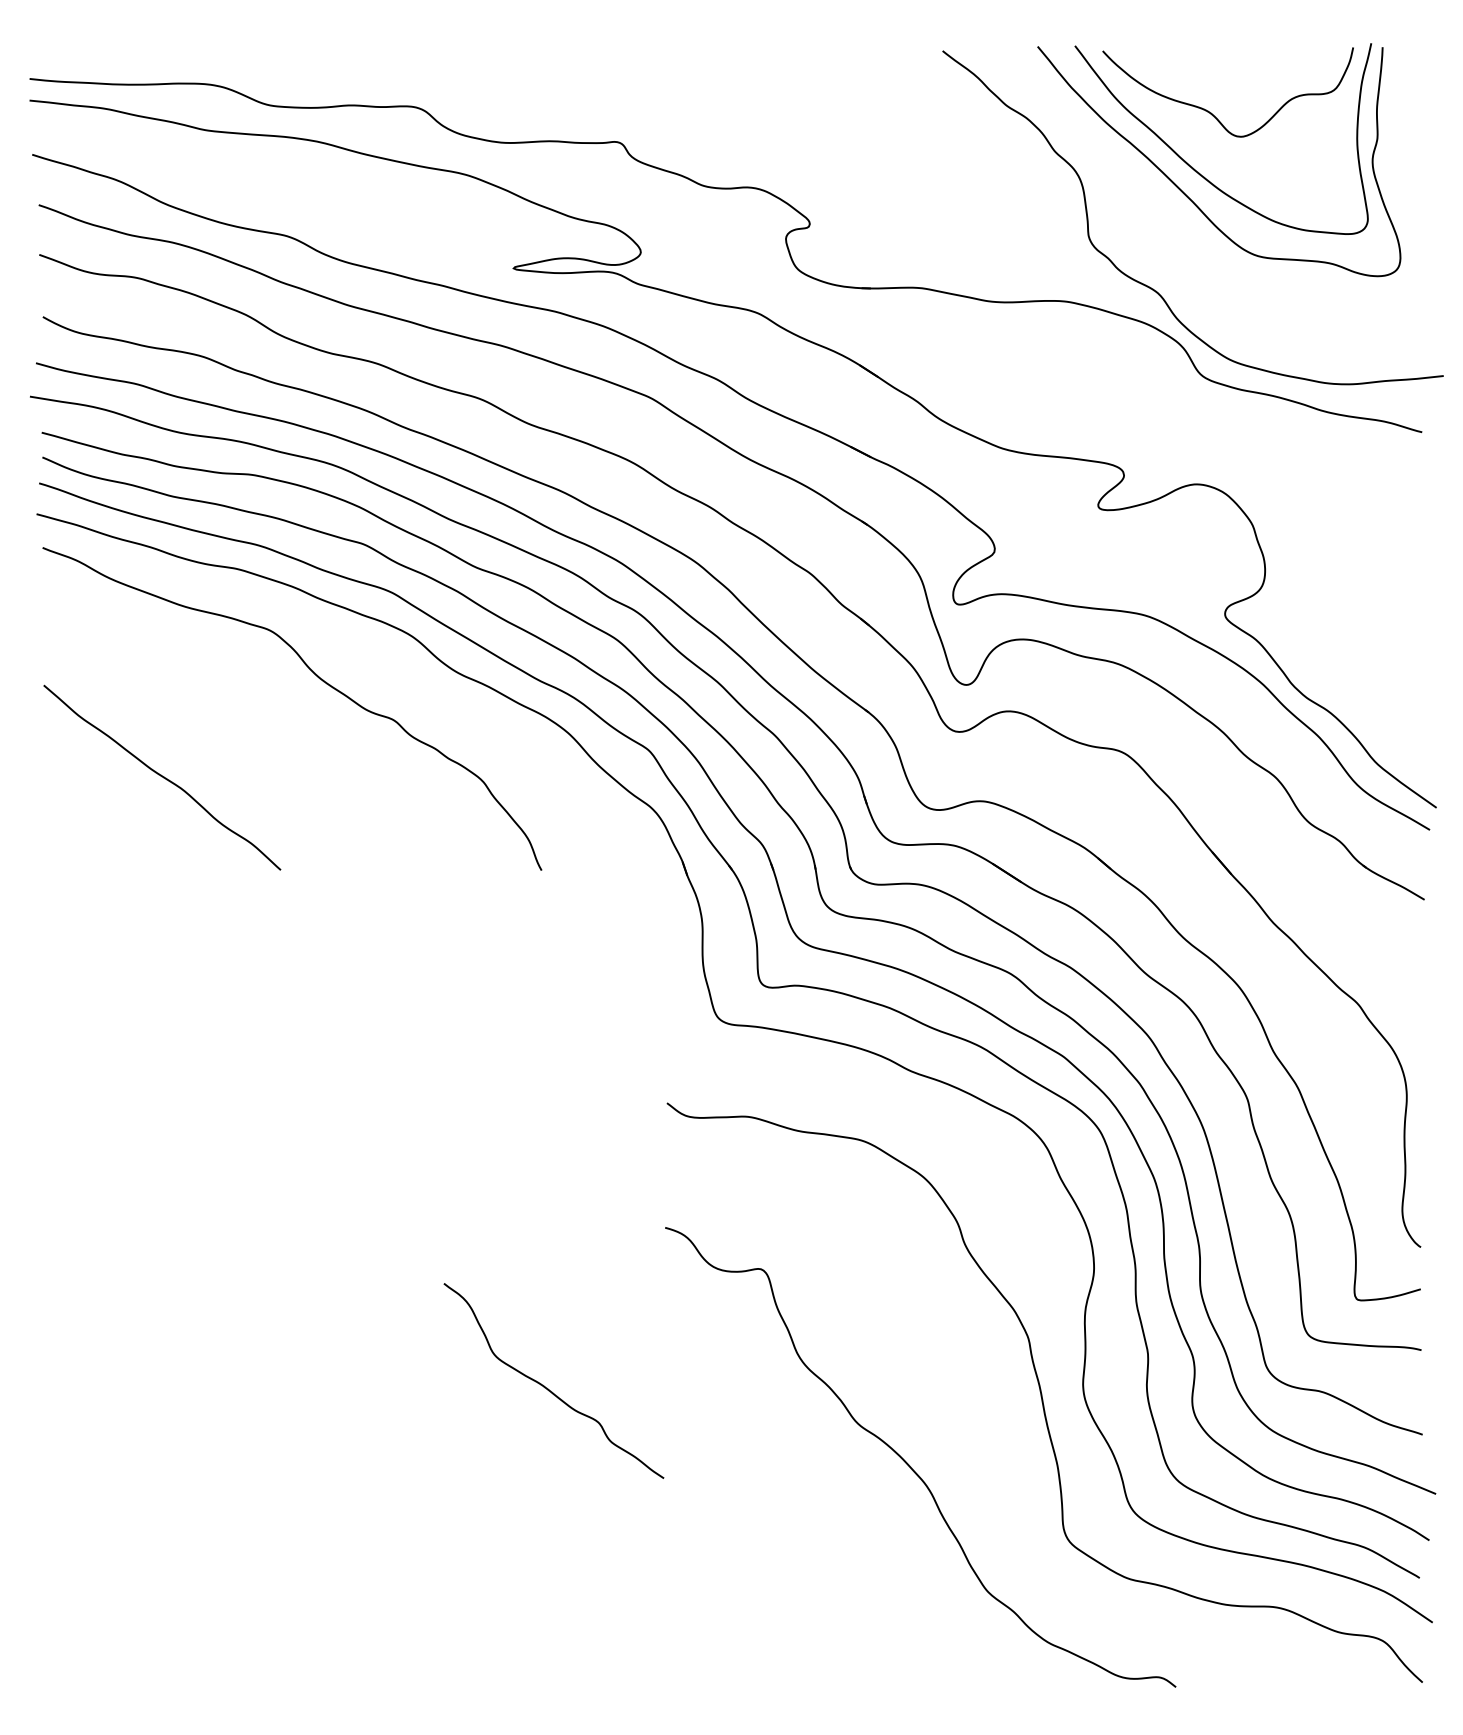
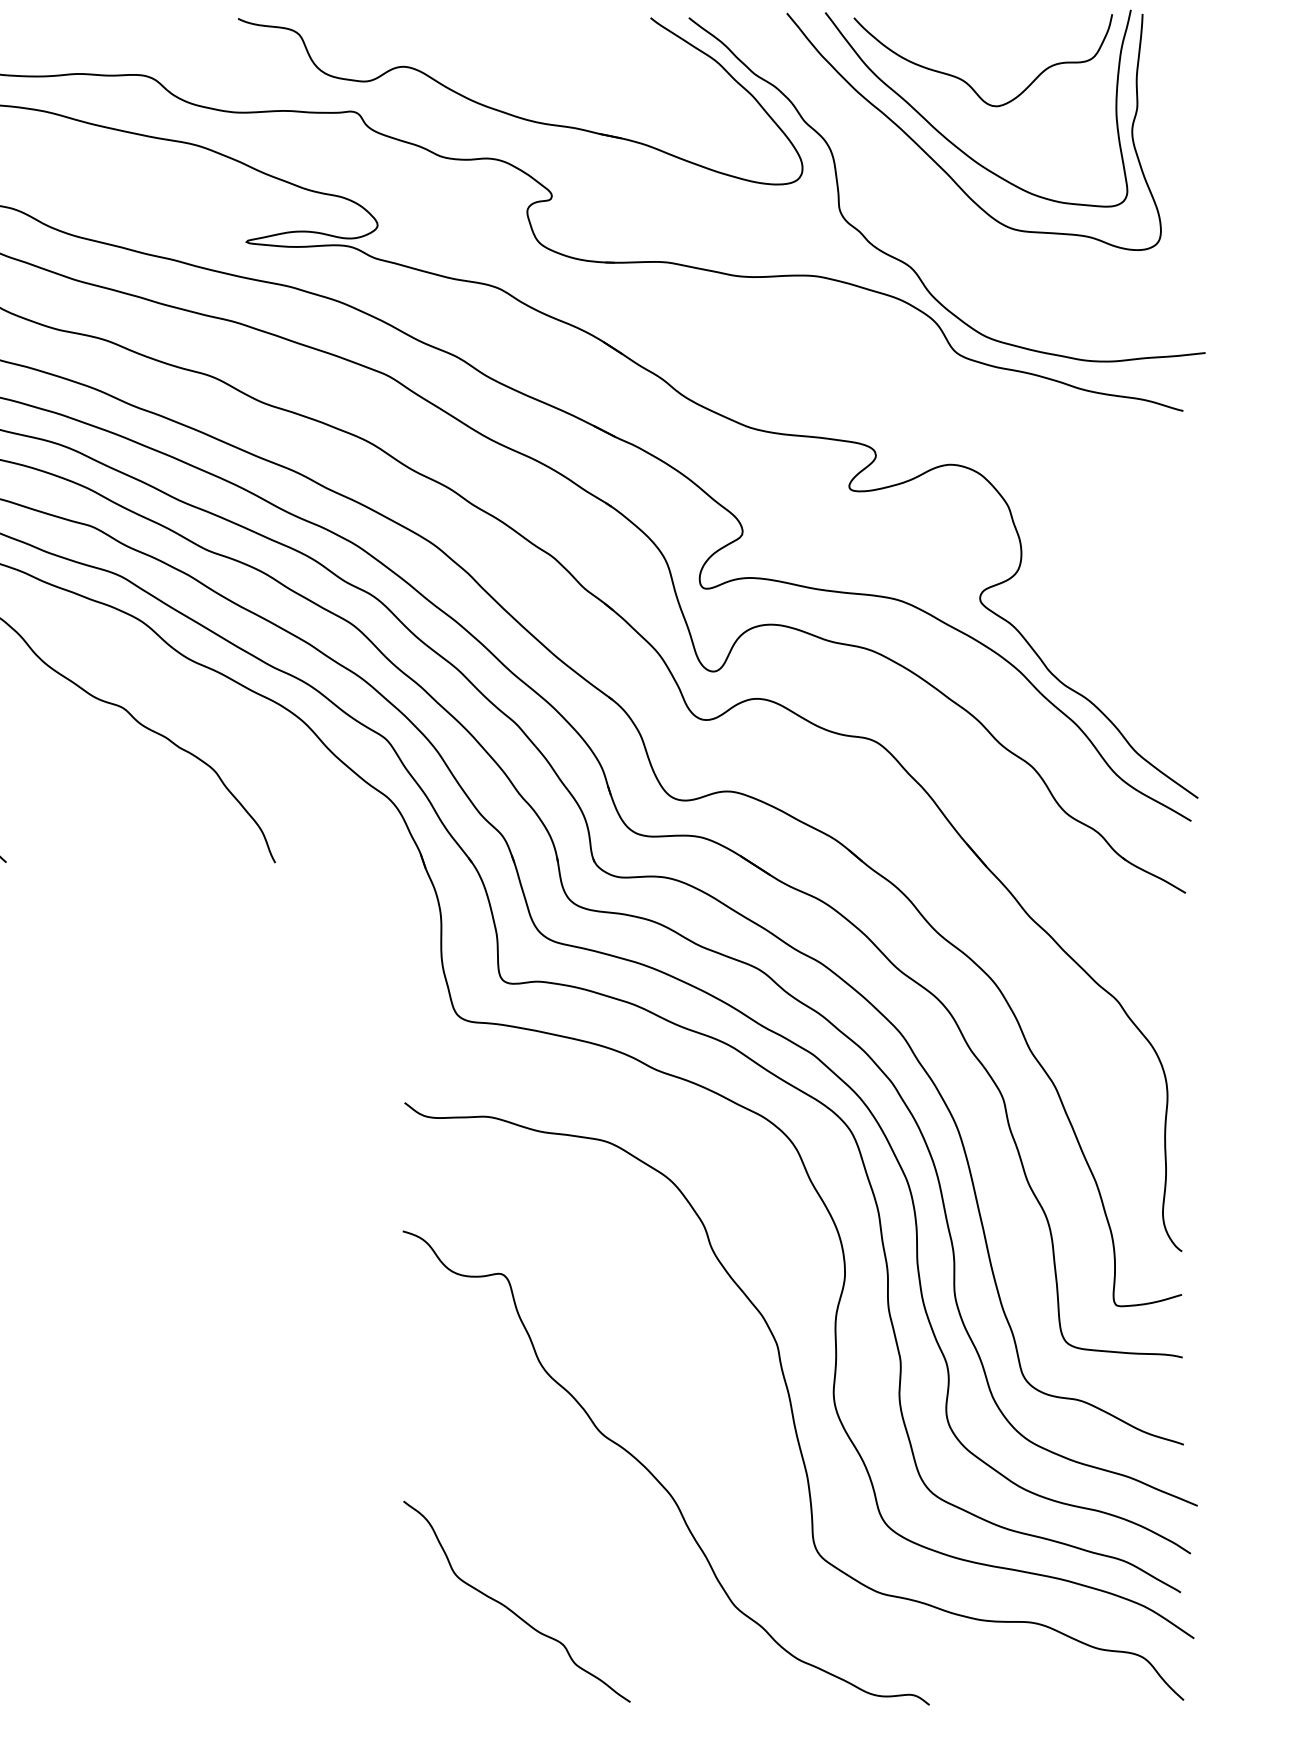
part: (774, 145) -> (515, 115), added
curve: (548, 1388) -> (511, 1609), moved

